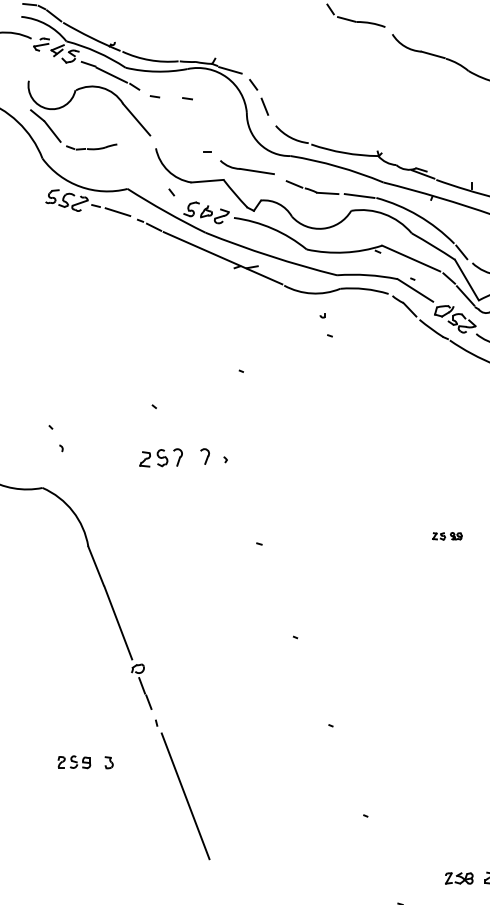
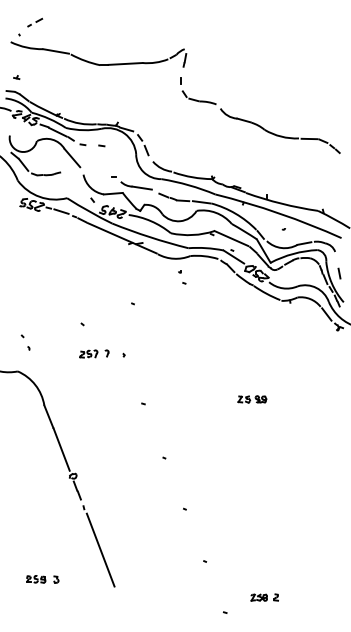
part: (174, 456) -> (94, 353), size x0.71
part: (447, 536) -> (252, 399), size x1.67
part: (85, 762) -> (42, 579), moved

